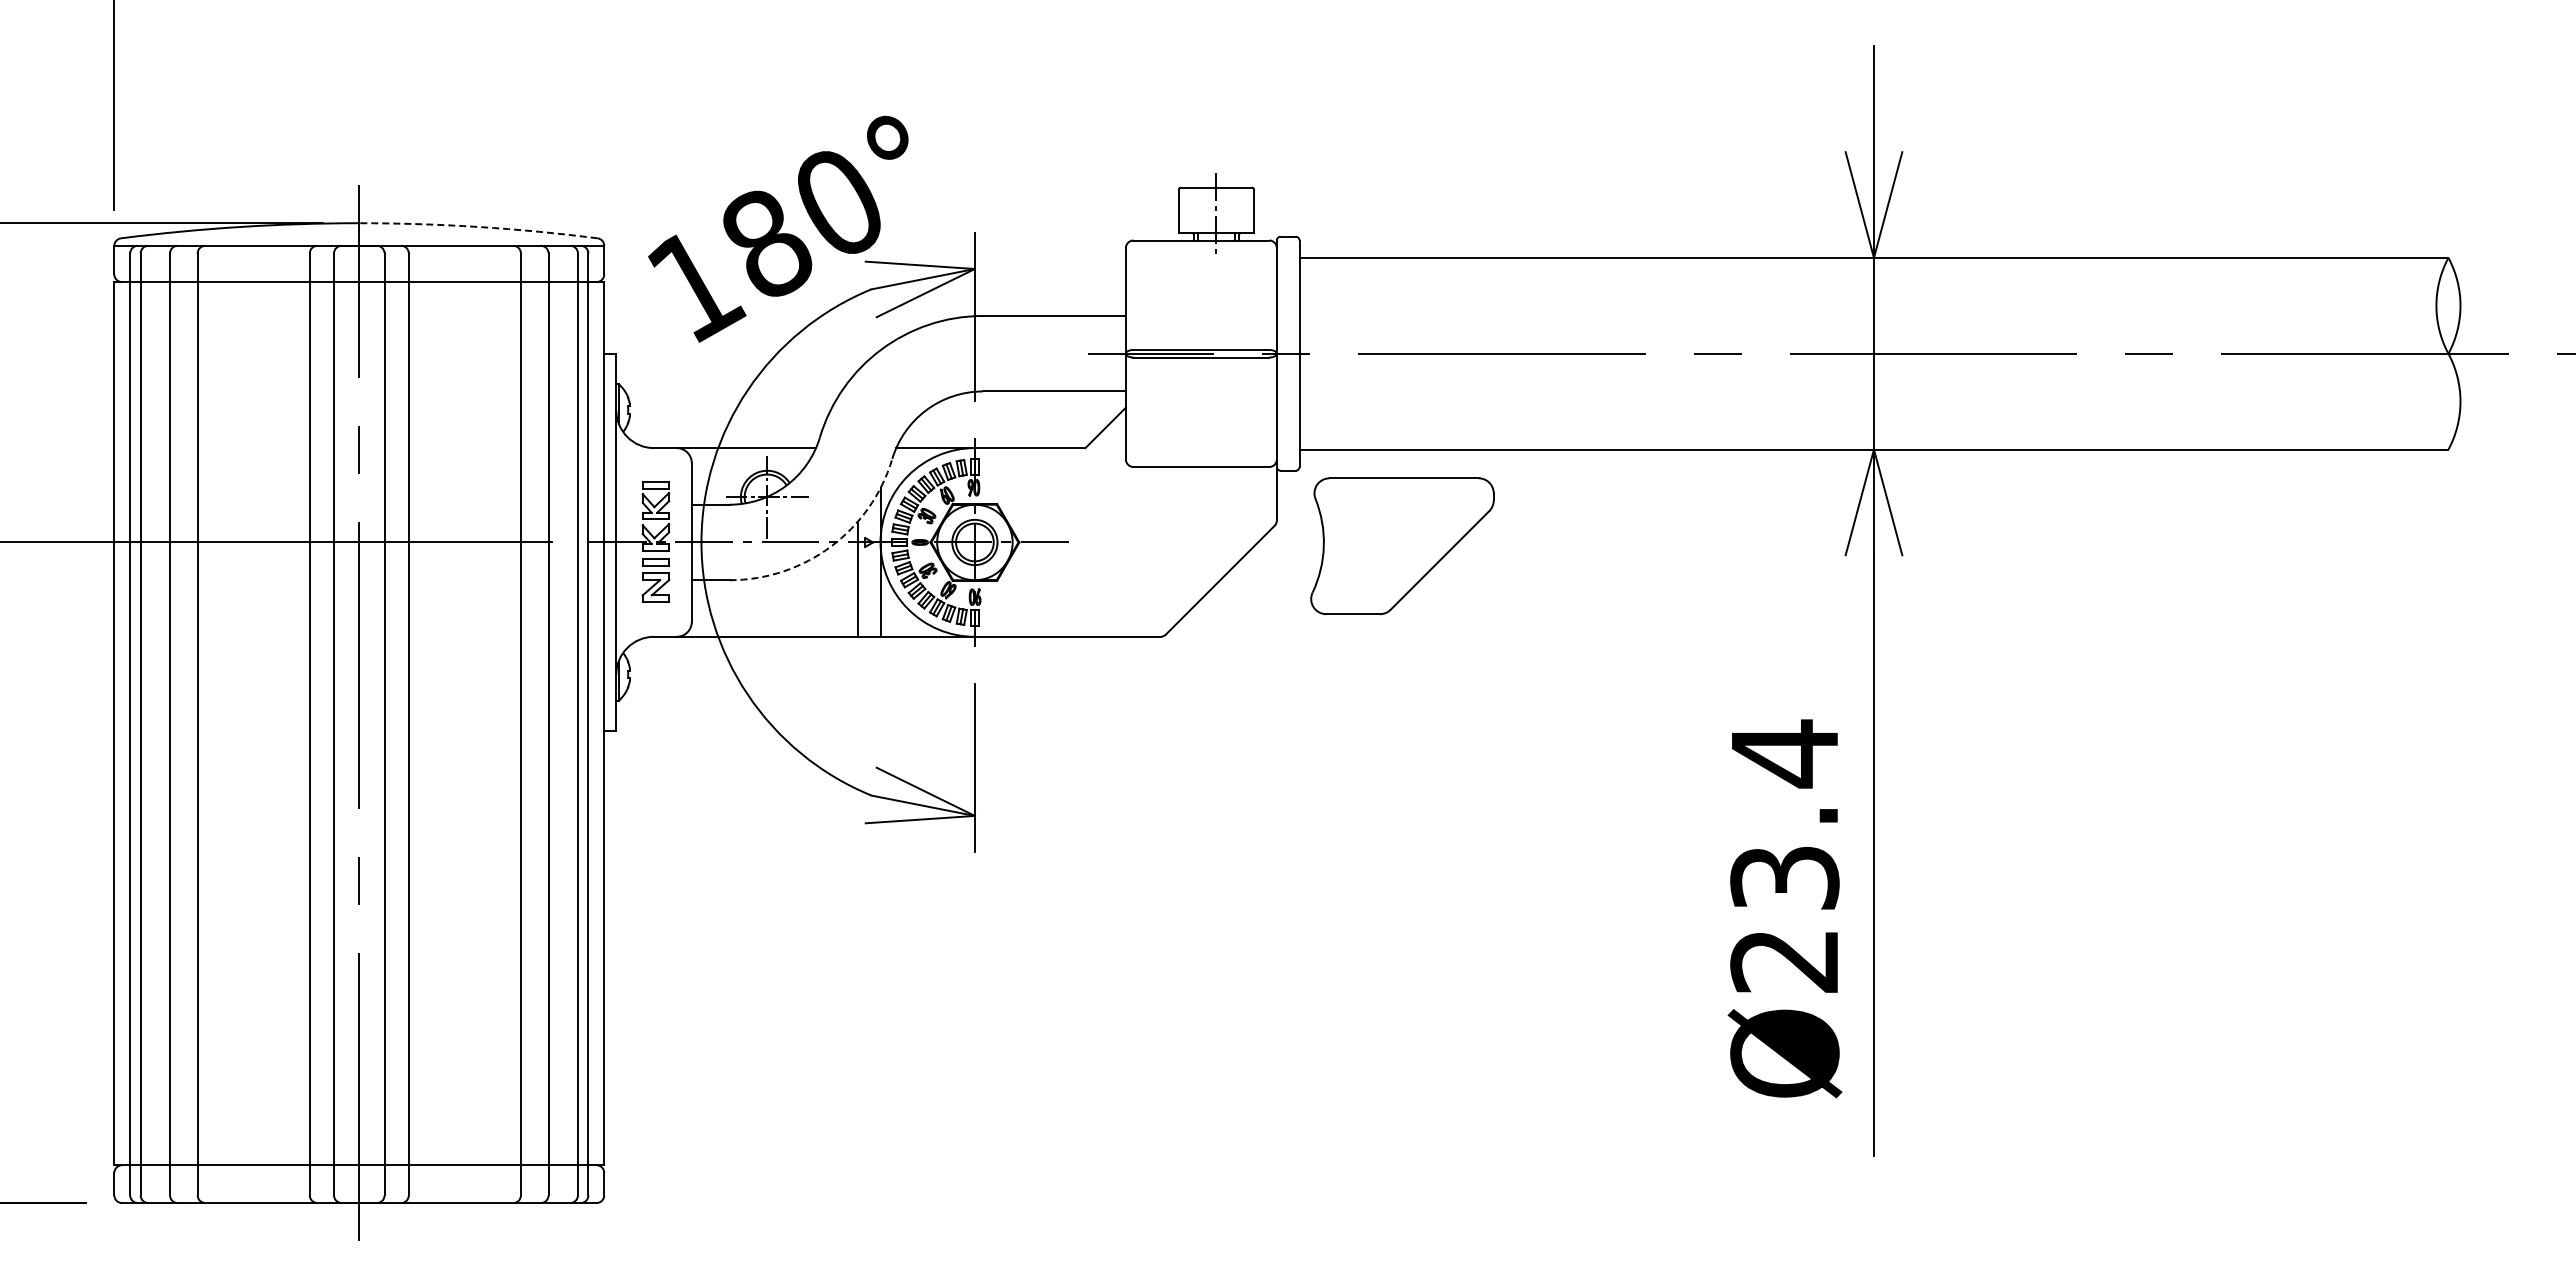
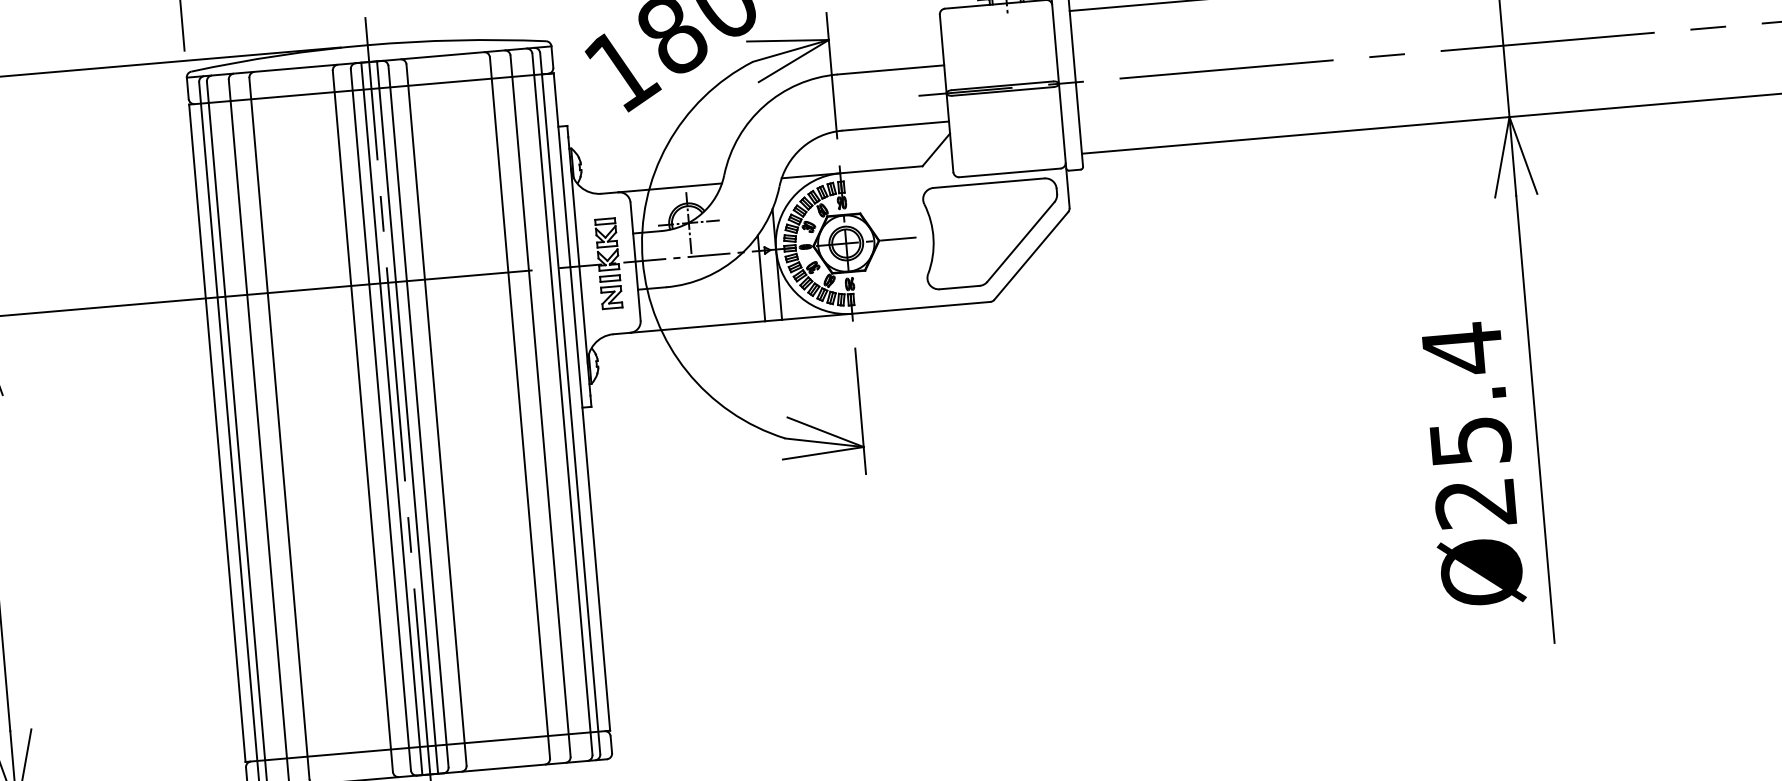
arc: (478, 227) -> (456, 40), dashed -> solid
arc: (831, 546) -> (739, 255), dashed -> solid
part: (1402, 546) -> (992, 234), moved
line: (348, 724) -> (391, 418), added
line: (369, 724) -> (407, 417), added
text: (1784, 877) -> (1470, 441), Ø23.4 -> Ø25.4

